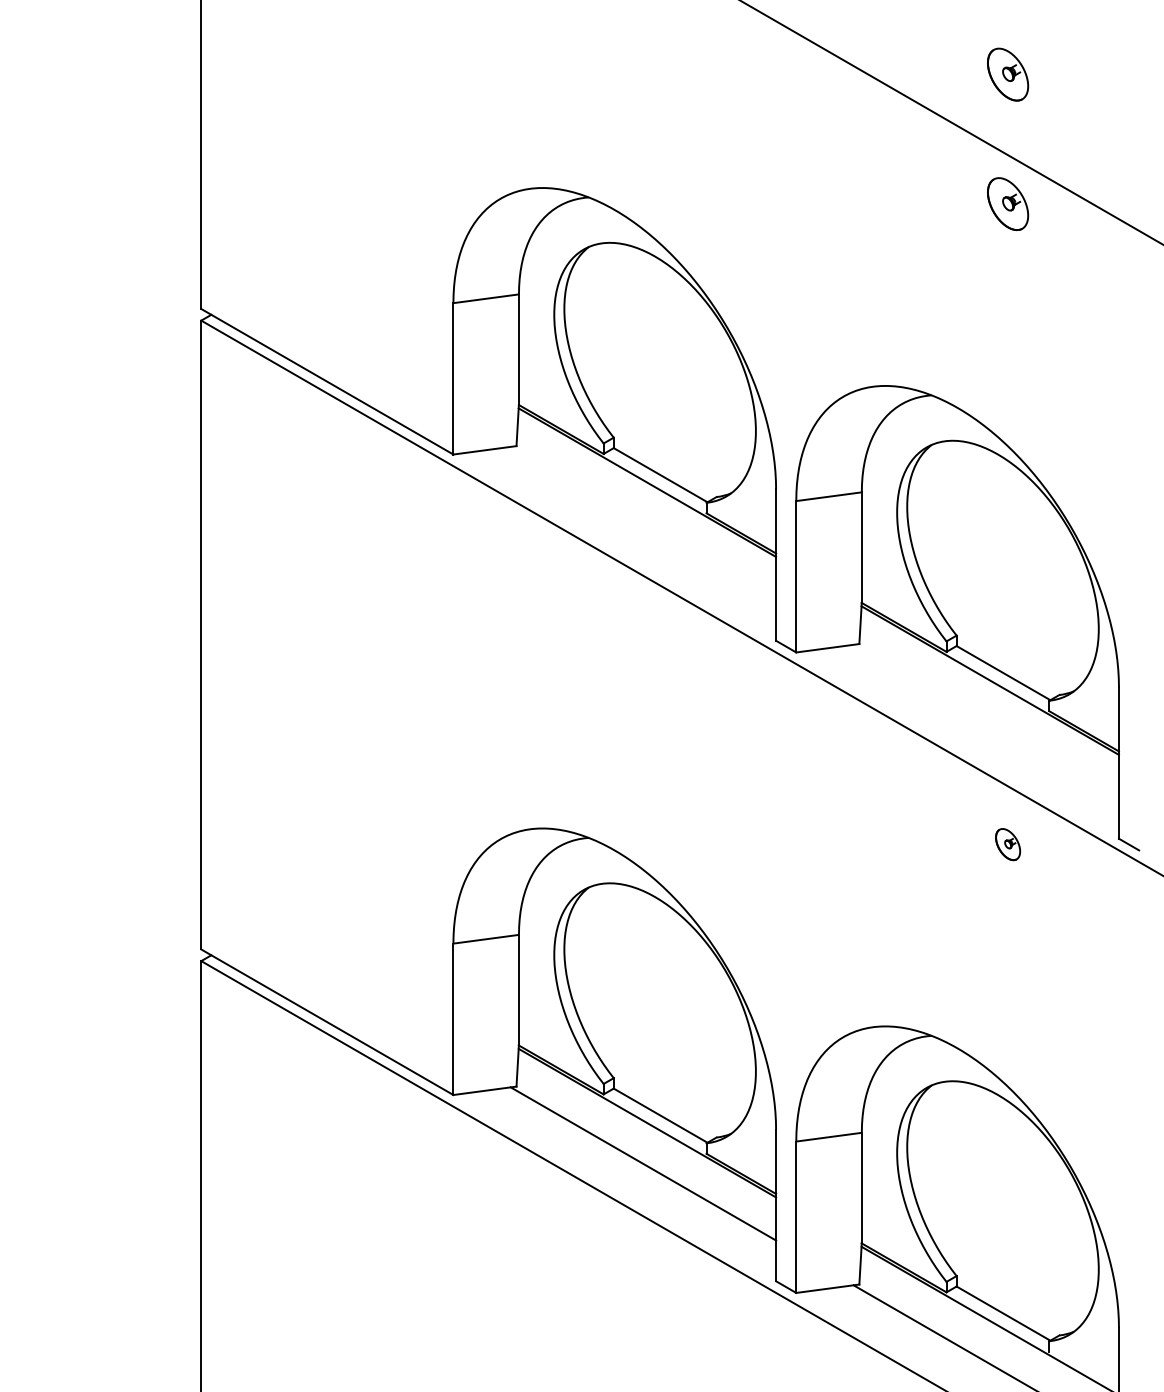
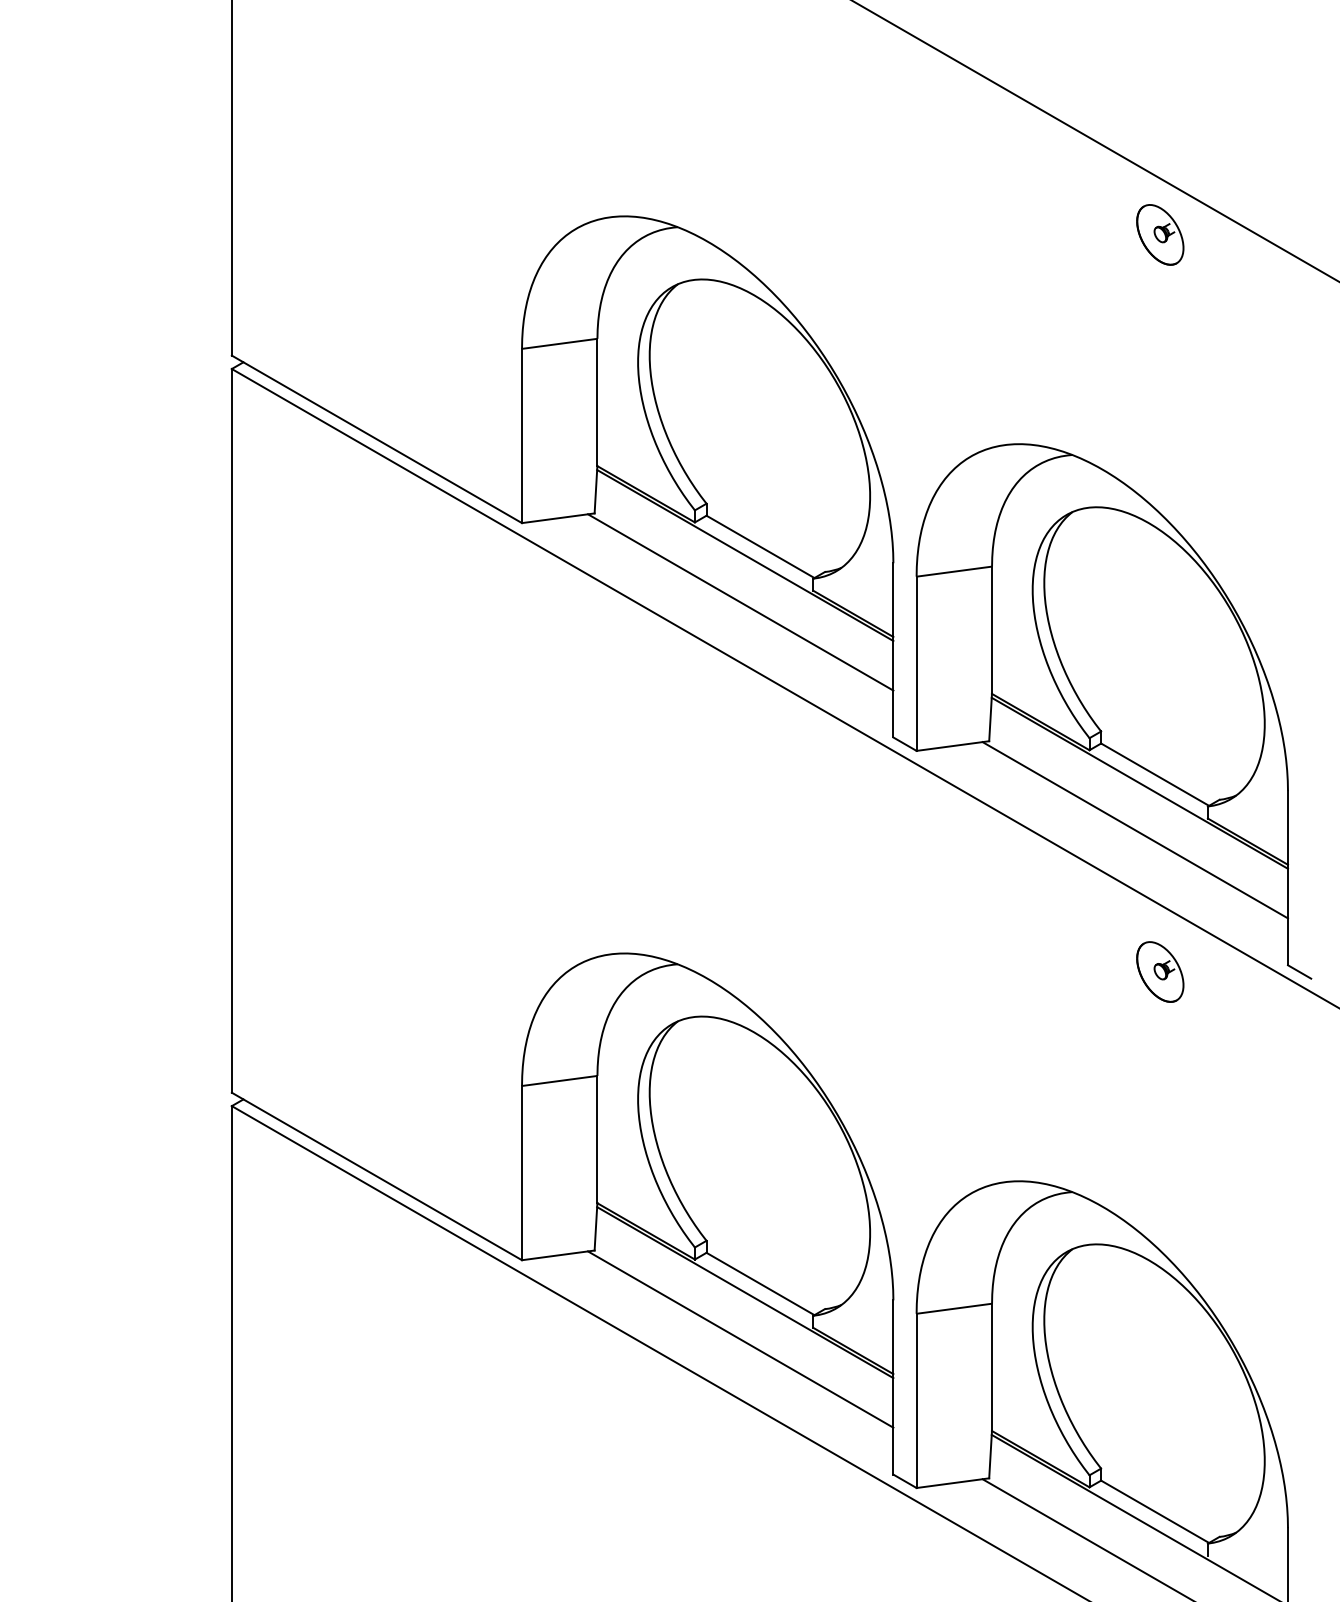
part: (1008, 74) -> (1160, 85), removed
line: (643, 523) -> (740, 602), added
line: (985, 721) -> (1134, 830), added
part: (1008, 844) -> (1160, 971), size x1.67

